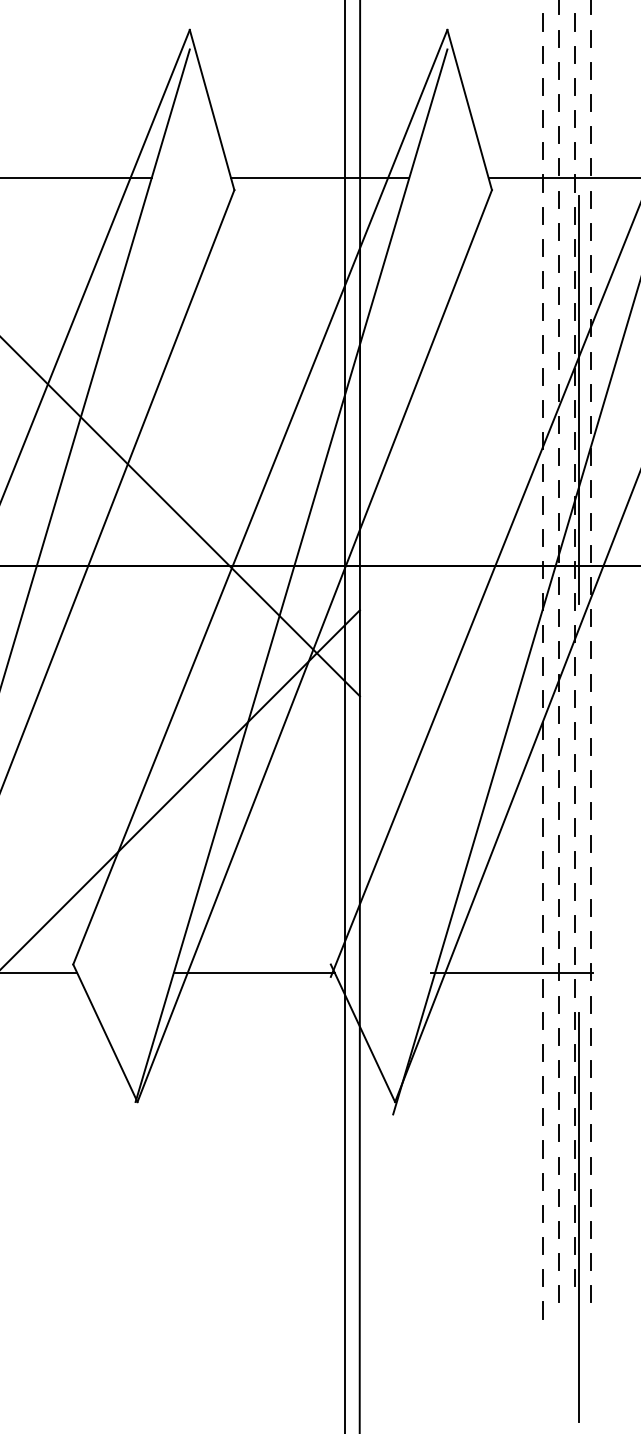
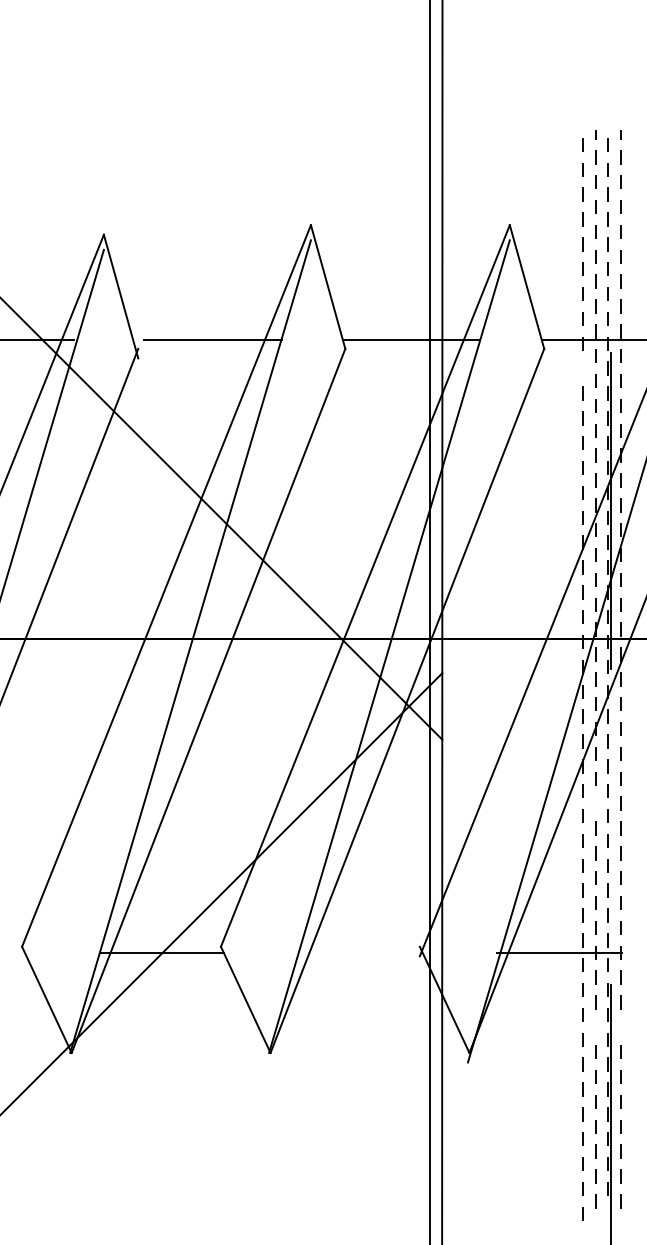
line: (541, 215) -> (582, 368), removed
line: (558, 778) -> (595, 803), removed
line: (254, 973) -> (360, 953), removed
line: (558, 1069) -> (595, 1027), removed
line: (590, 1069) -> (620, 1027), removed

